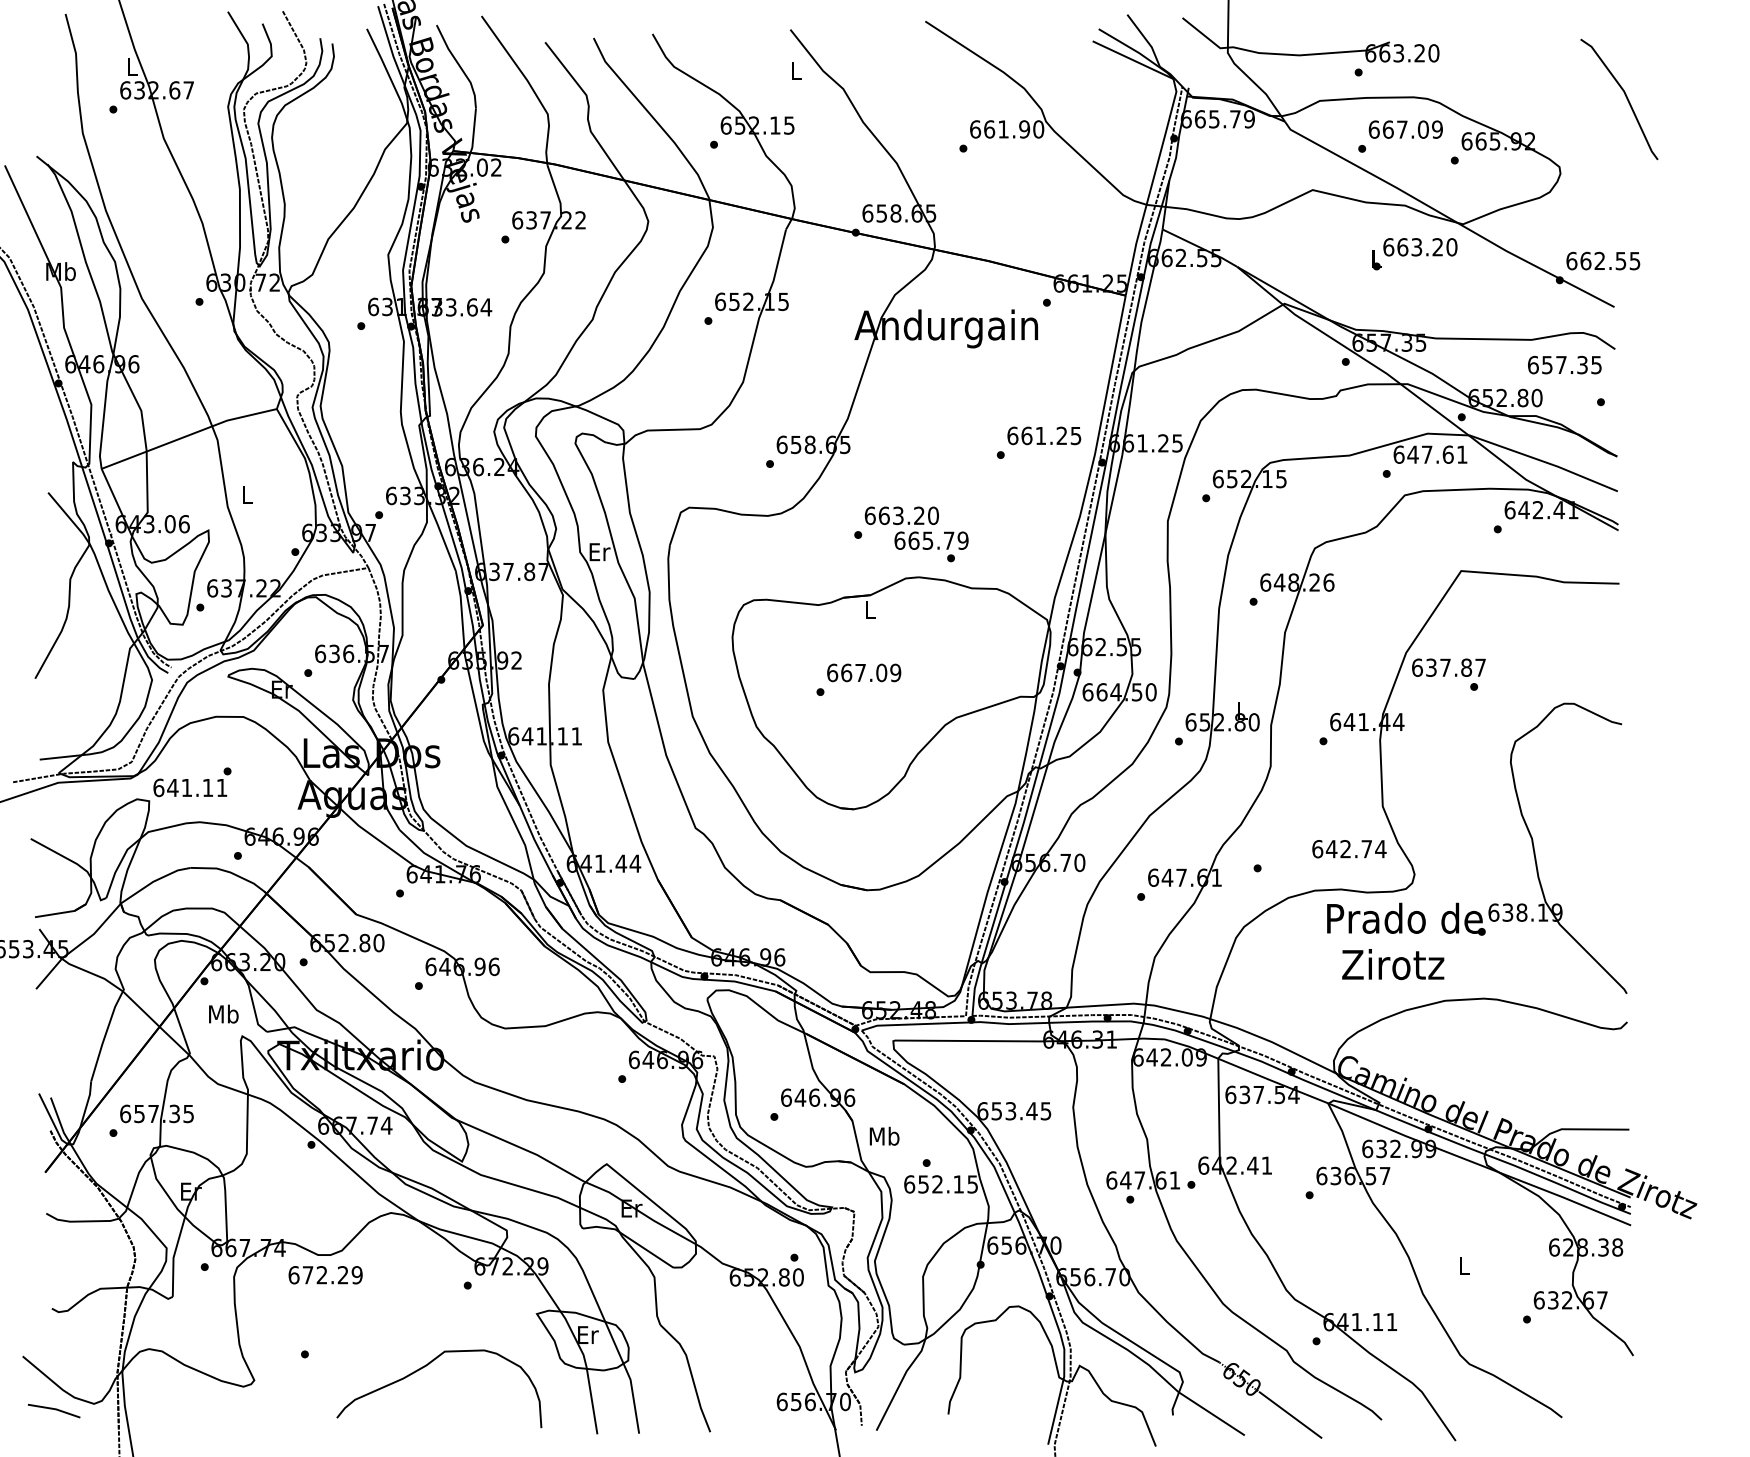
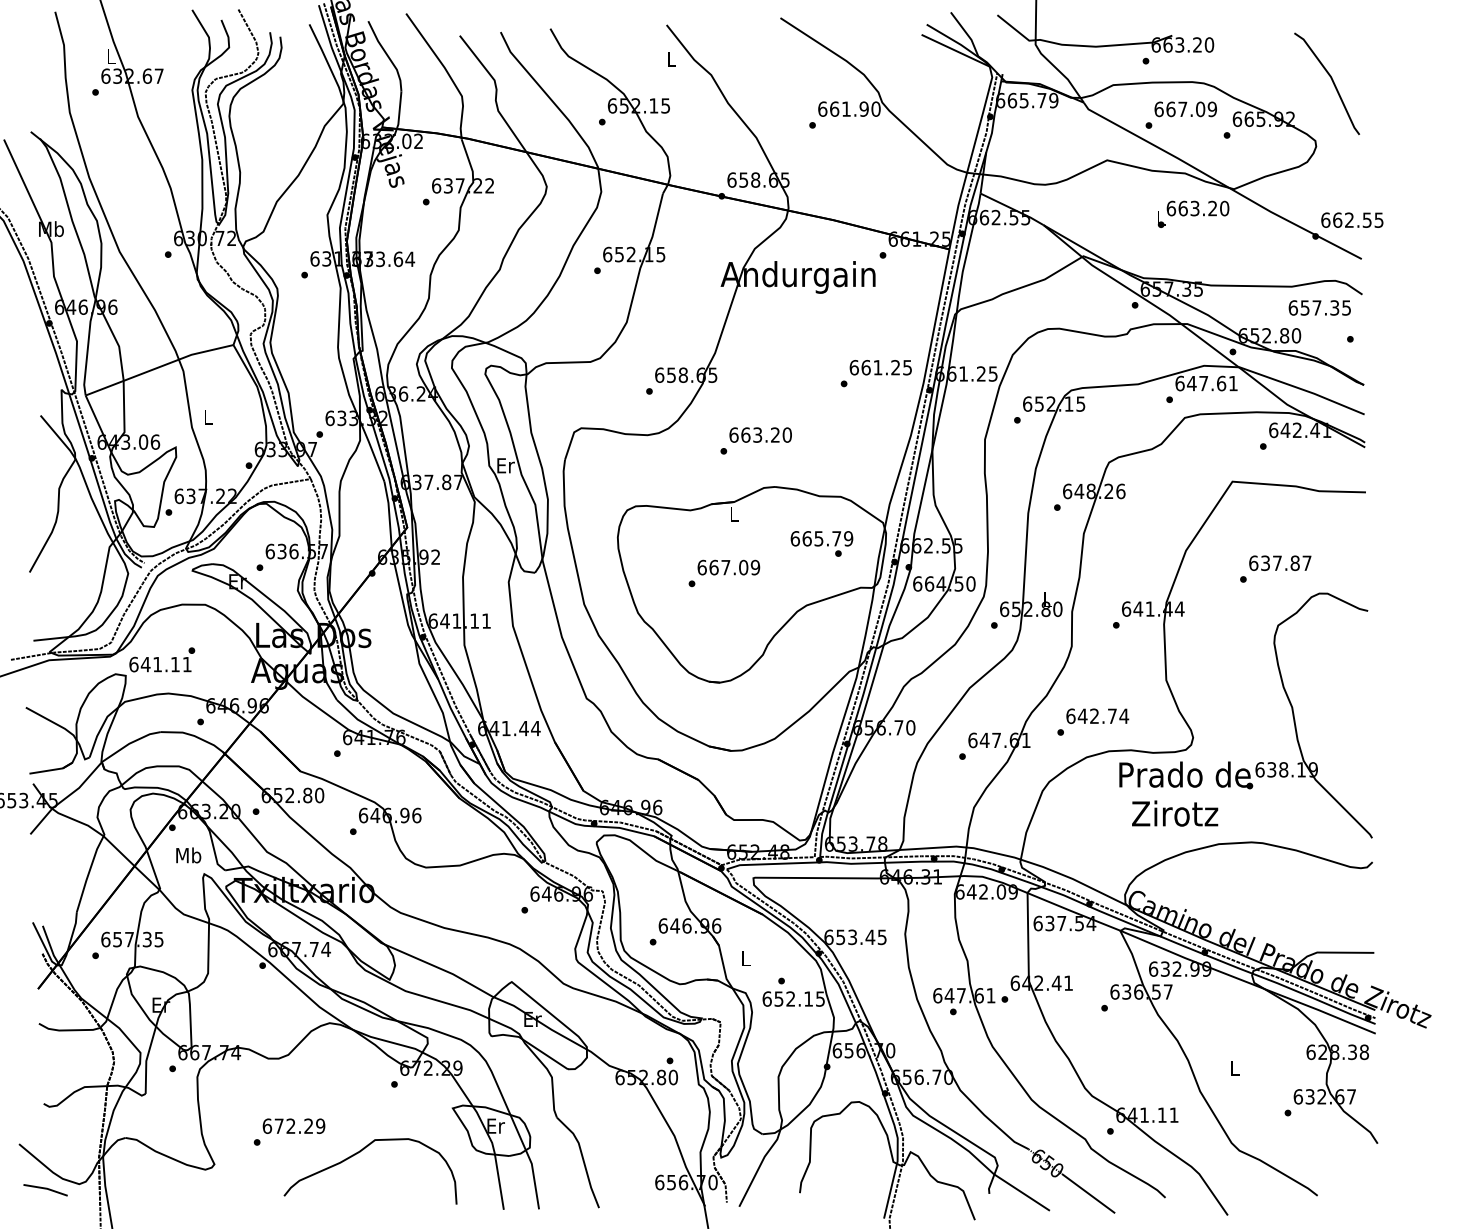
line: (1625, 97) -> (1332, 82), moved
text: (931, 546) -> (821, 543), moved
text: (1448, 667) -> (1279, 563), moved
text: (1349, 849) -> (1097, 716), moved
text: (884, 1135) -> (746, 957), Mb -> L
text: (325, 1275) -> (293, 1126), moved

